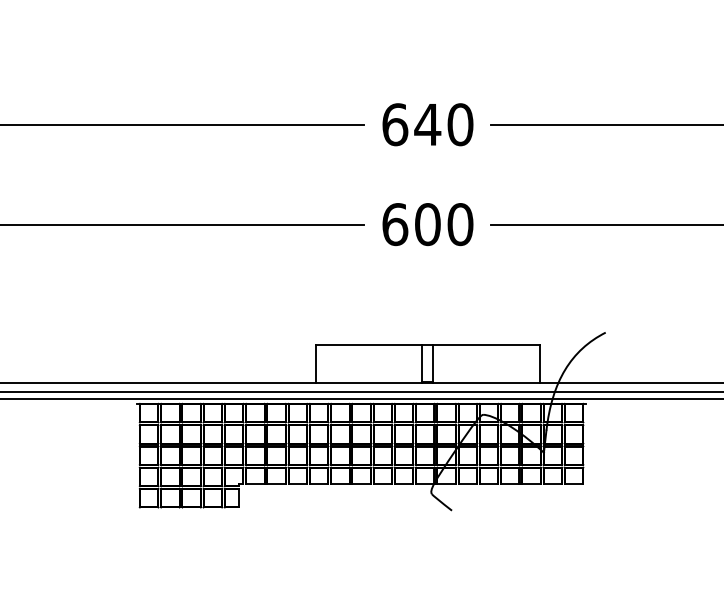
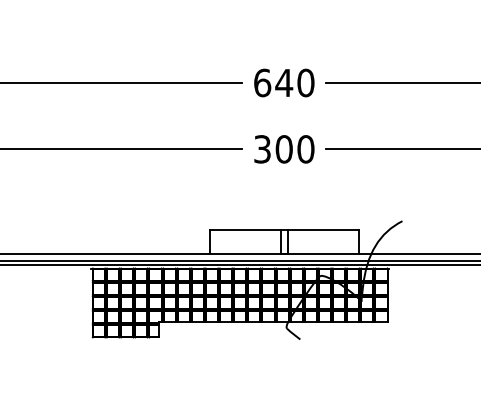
text: (395, 224) -> (262, 149), 600 -> 300

